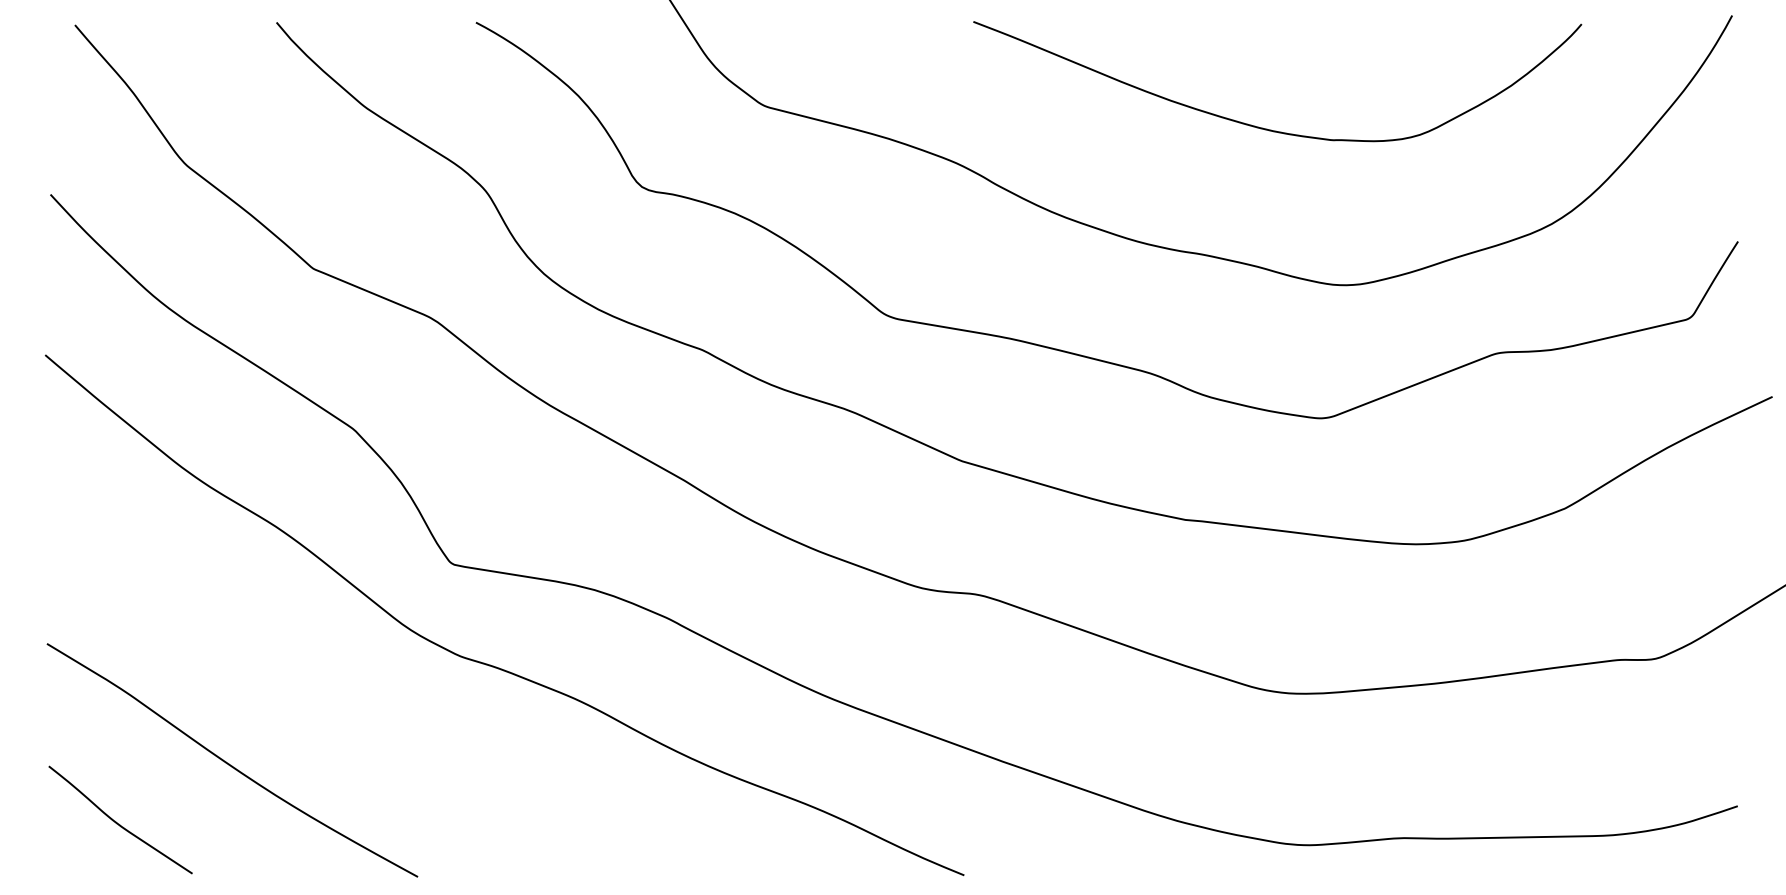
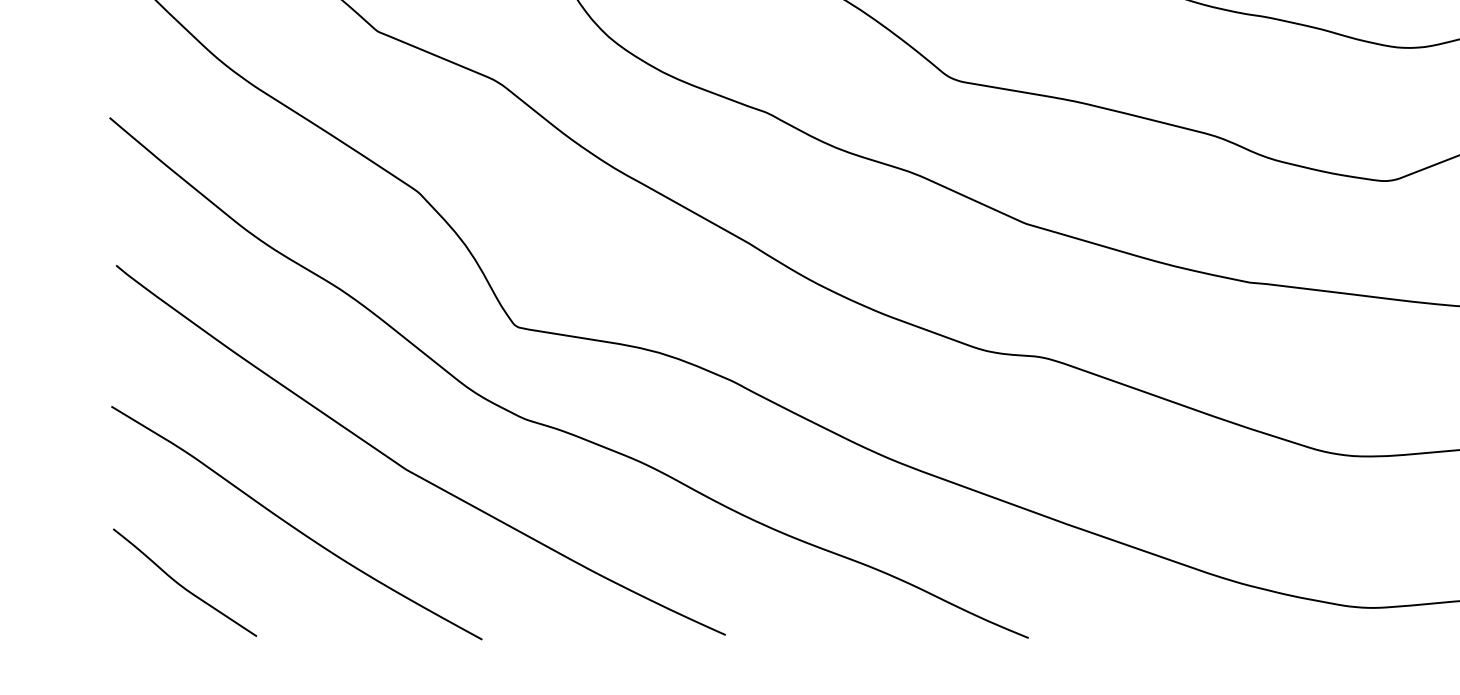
curve: (345, 707) -> (409, 470), added

